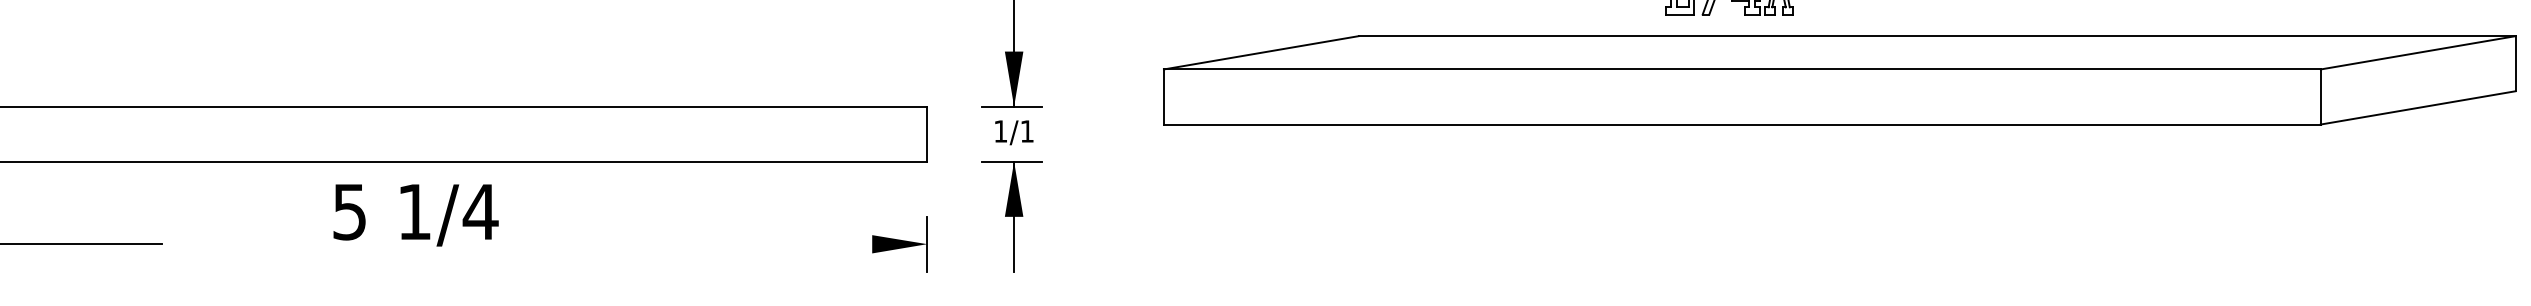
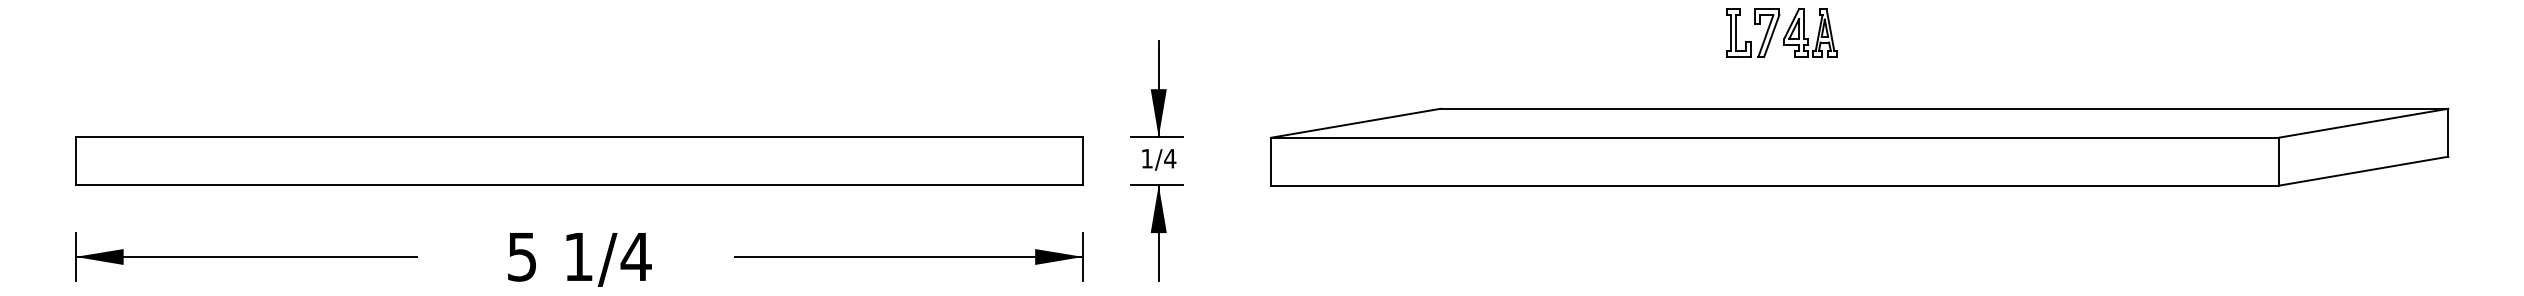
part: (1839, 79) -> (1859, 146), moved
text: (1027, 131) -> (1170, 158), 1/1 -> 1/4
text: (415, 214) -> (579, 259), moved
line: (726, 243) -> (908, 256), added

